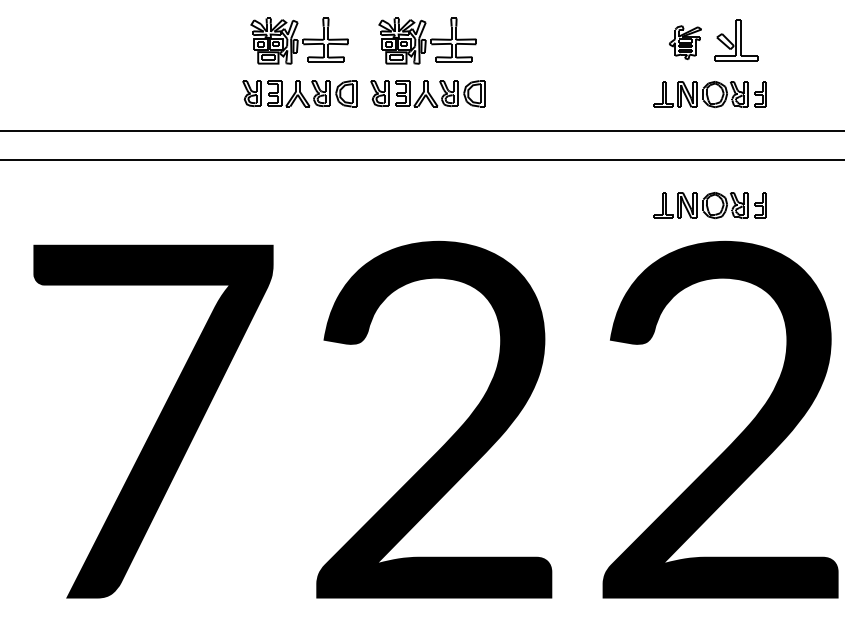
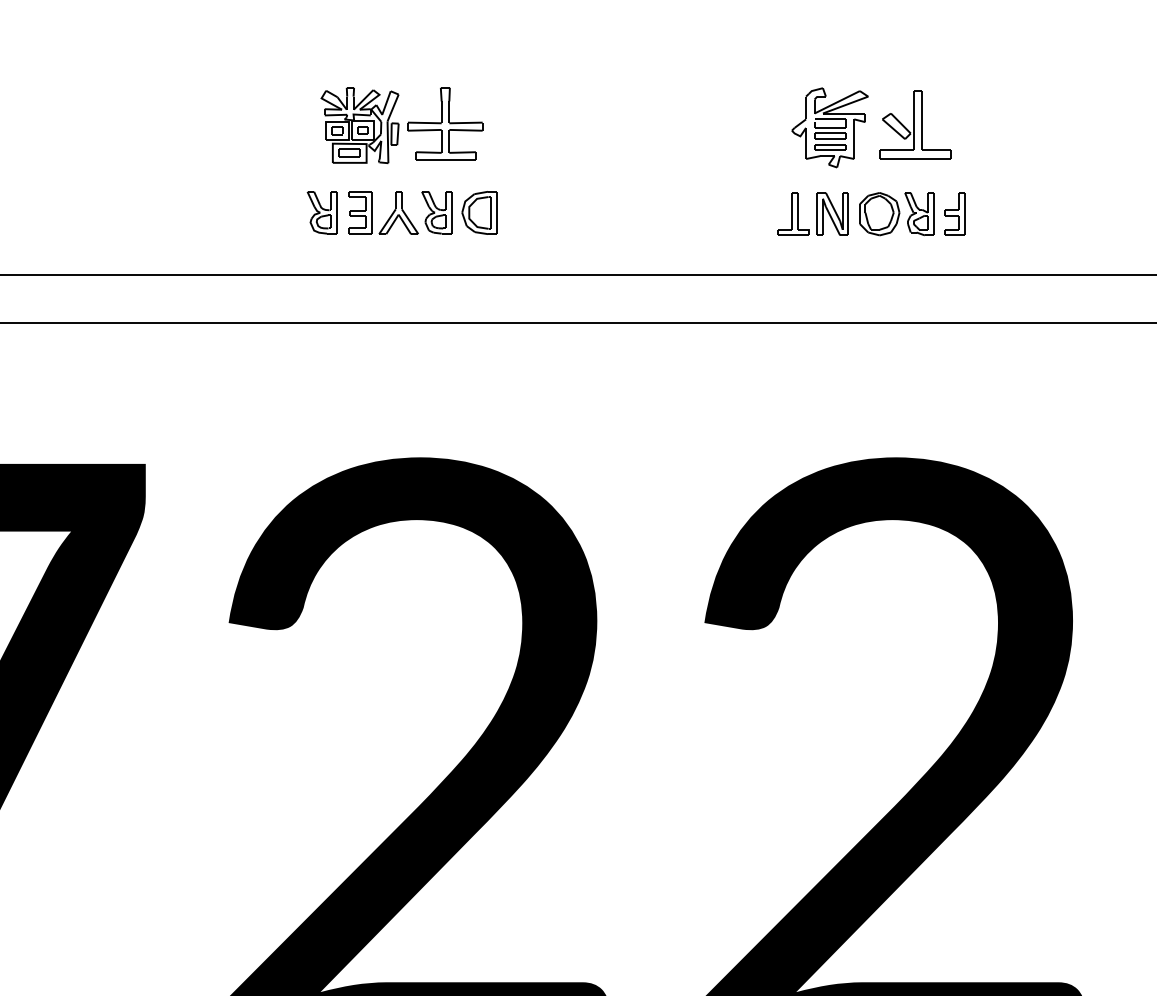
part: (685, 42) -> (830, 127), size x1.43
part: (292, 62) -> (177, 160), removed
part: (709, 205) -> (870, 398), removed

